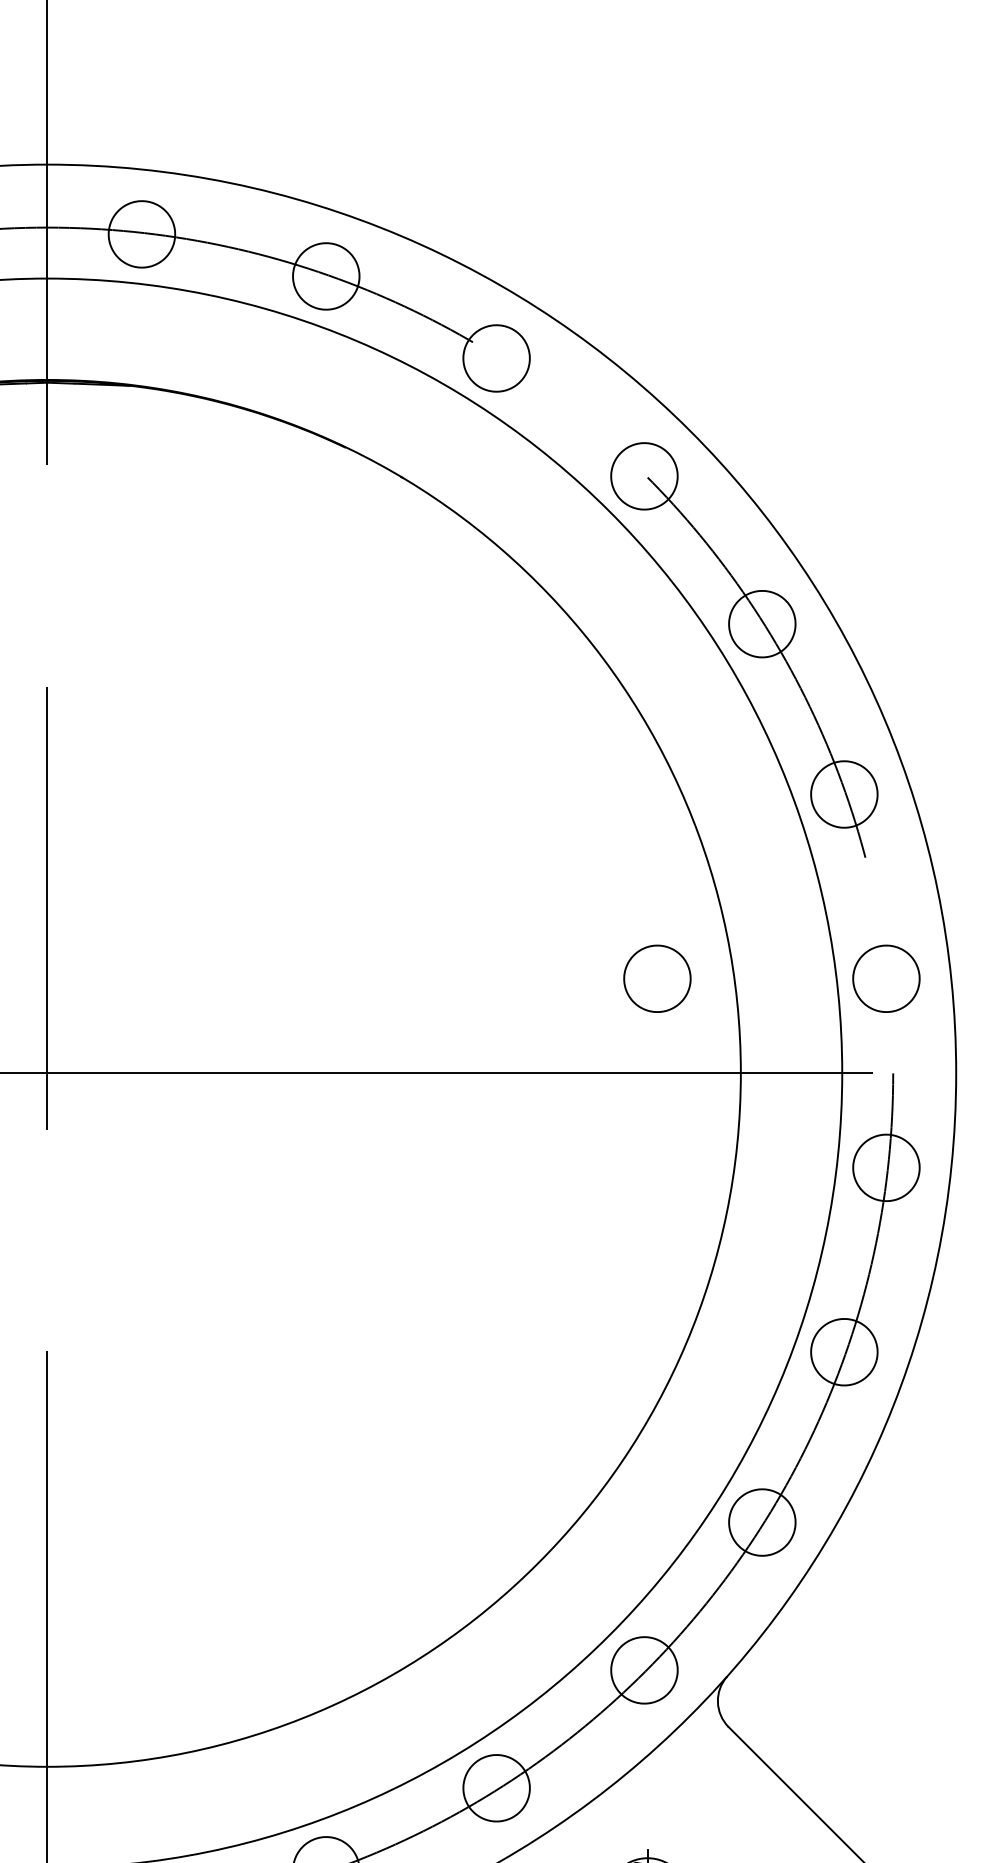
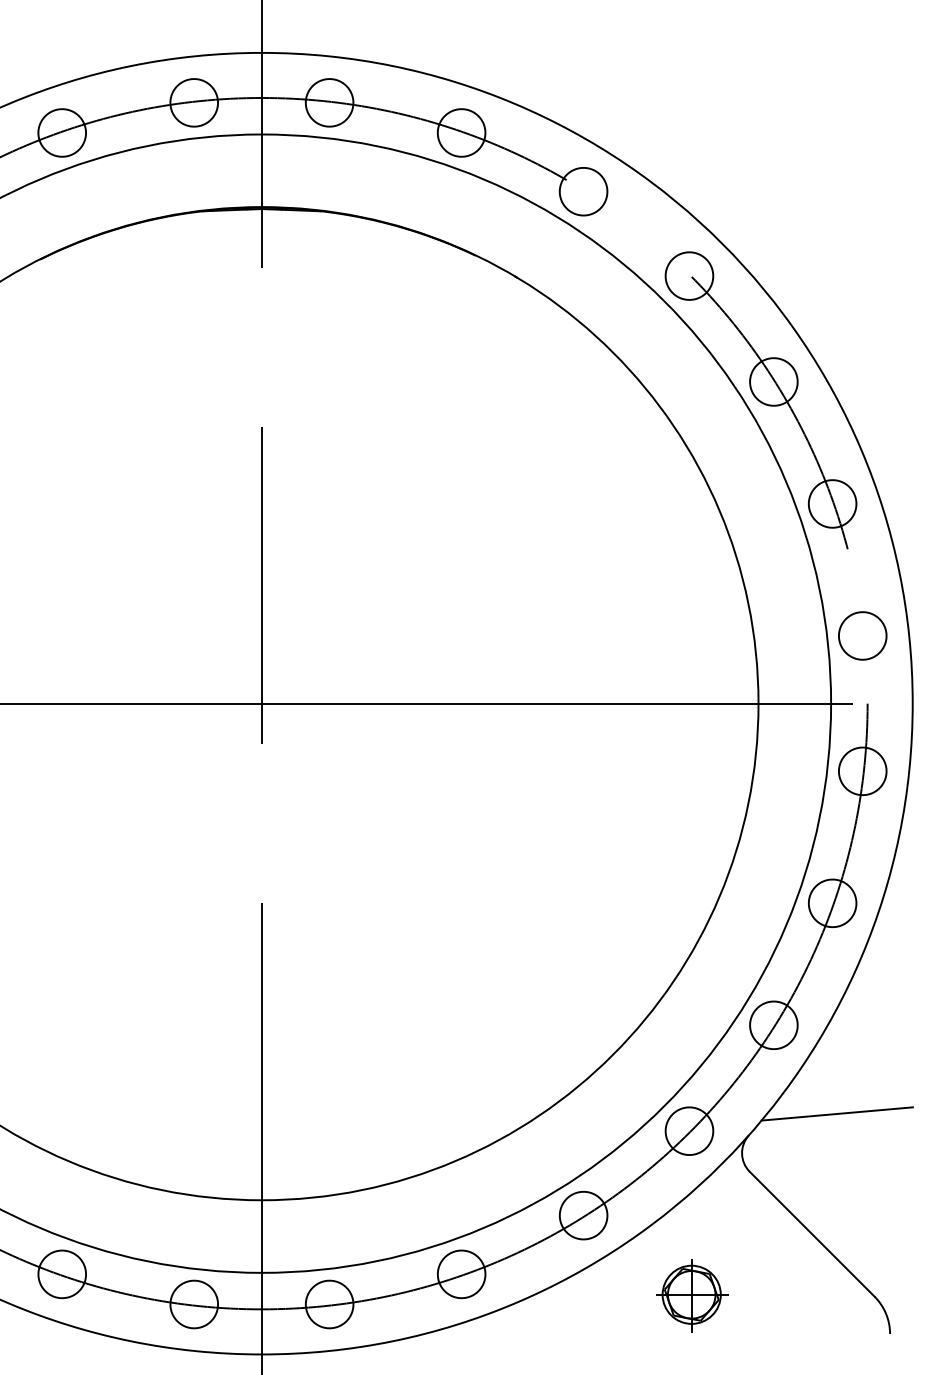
part: (657, 978) -> (698, 635), removed
line: (849, 1645) -> (836, 1113), added

